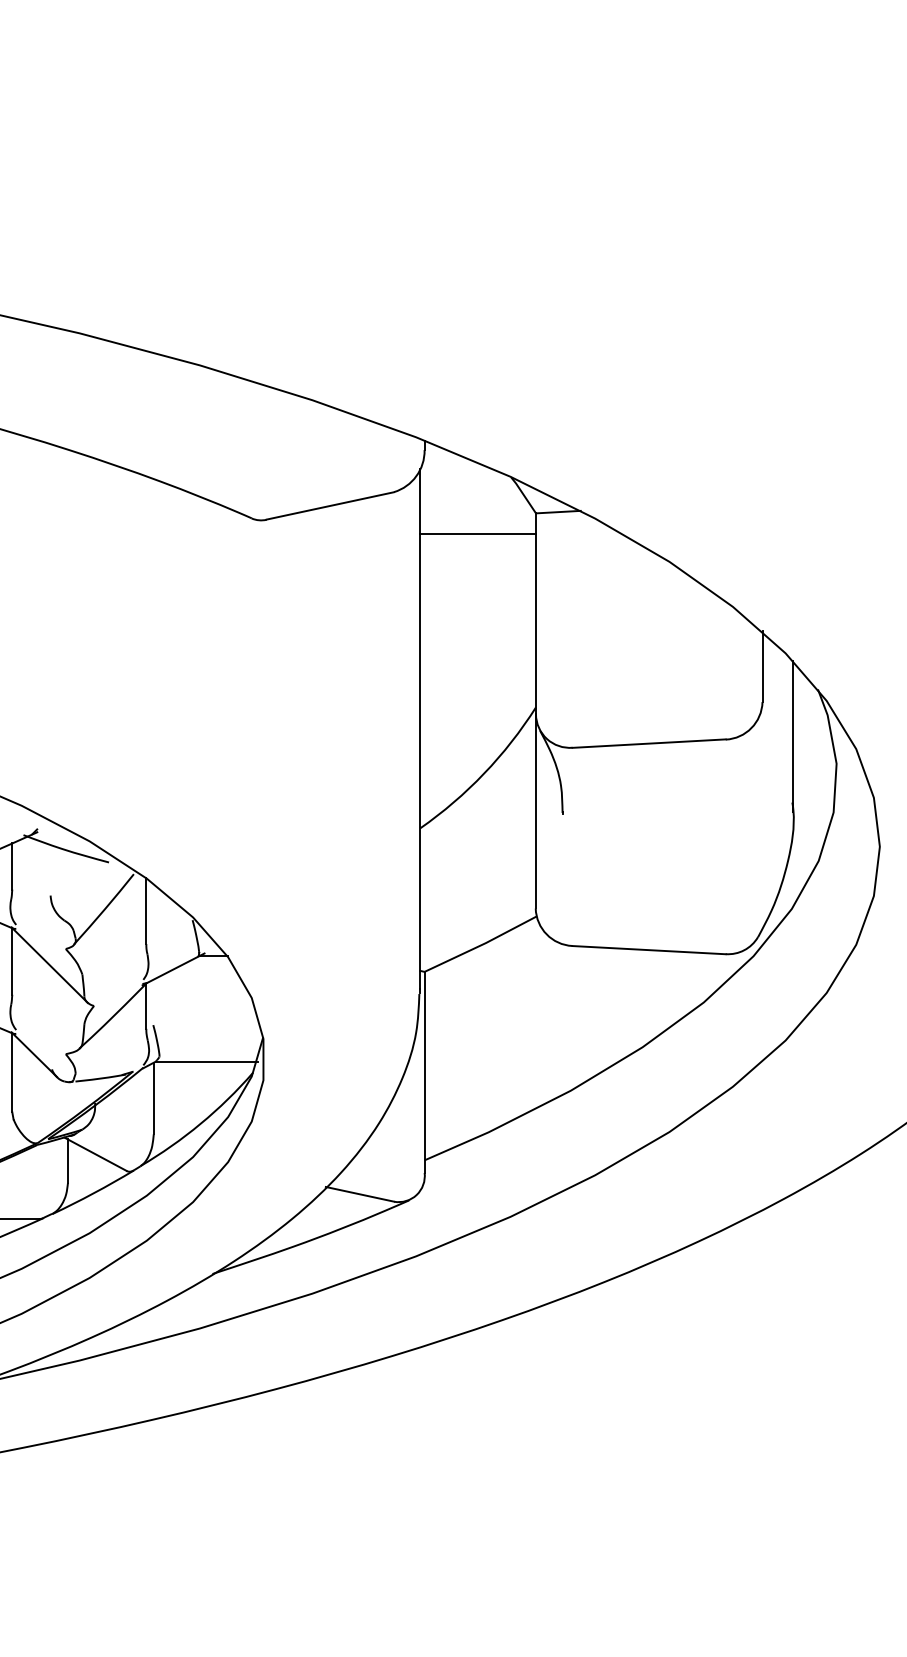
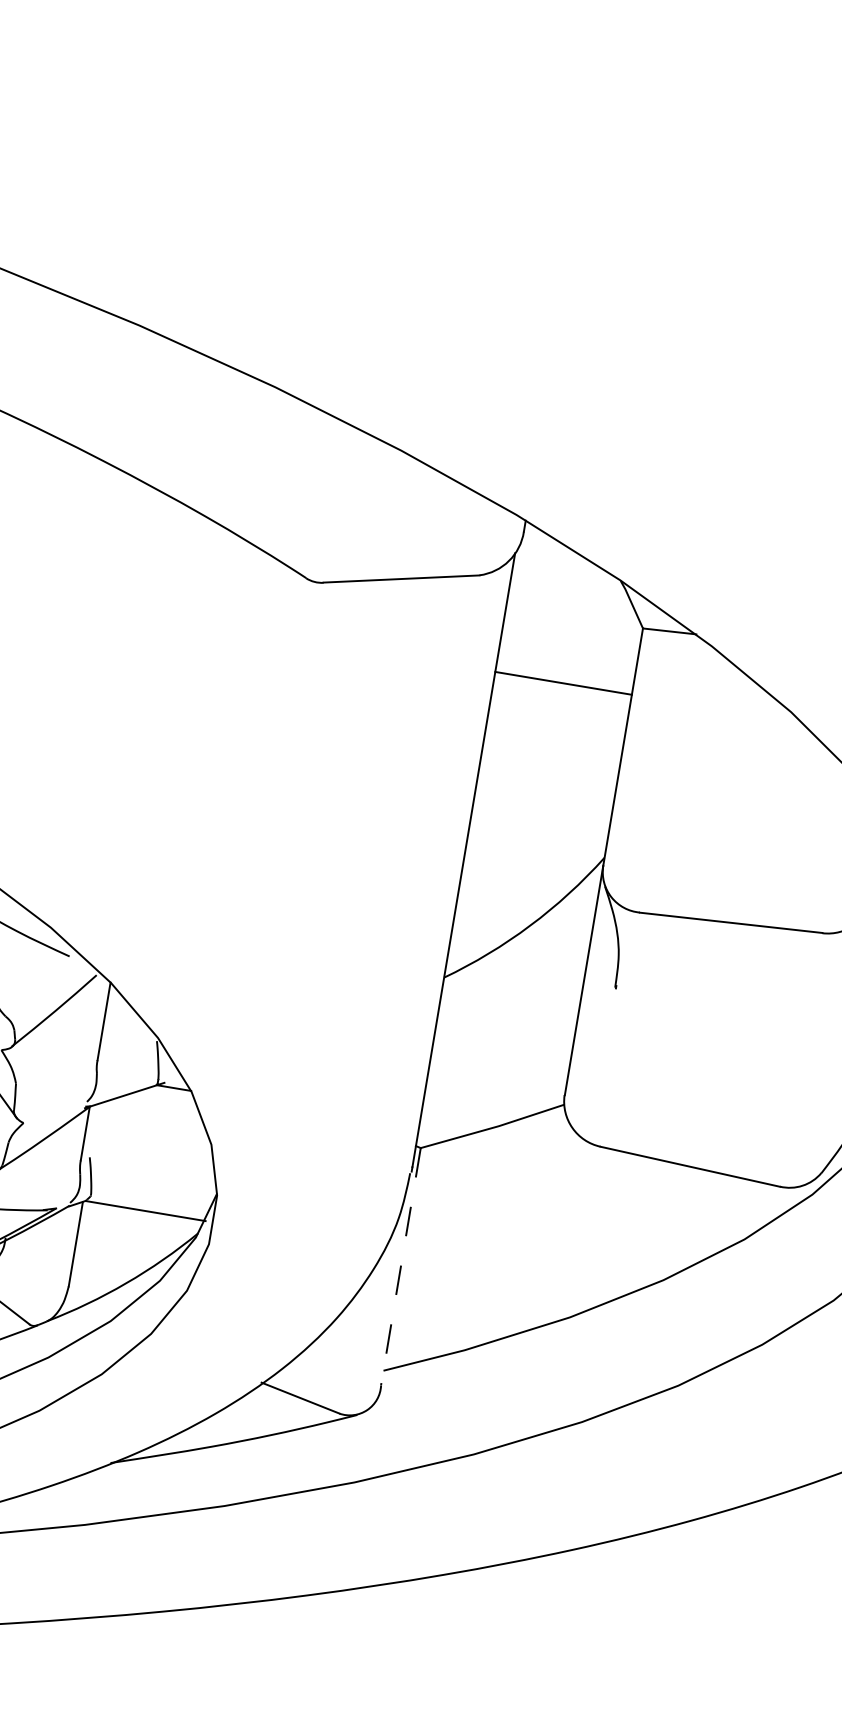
line: (477, 533) -> (562, 683), moved
line: (424, 1072) -> (400, 1266), solid -> dashed

